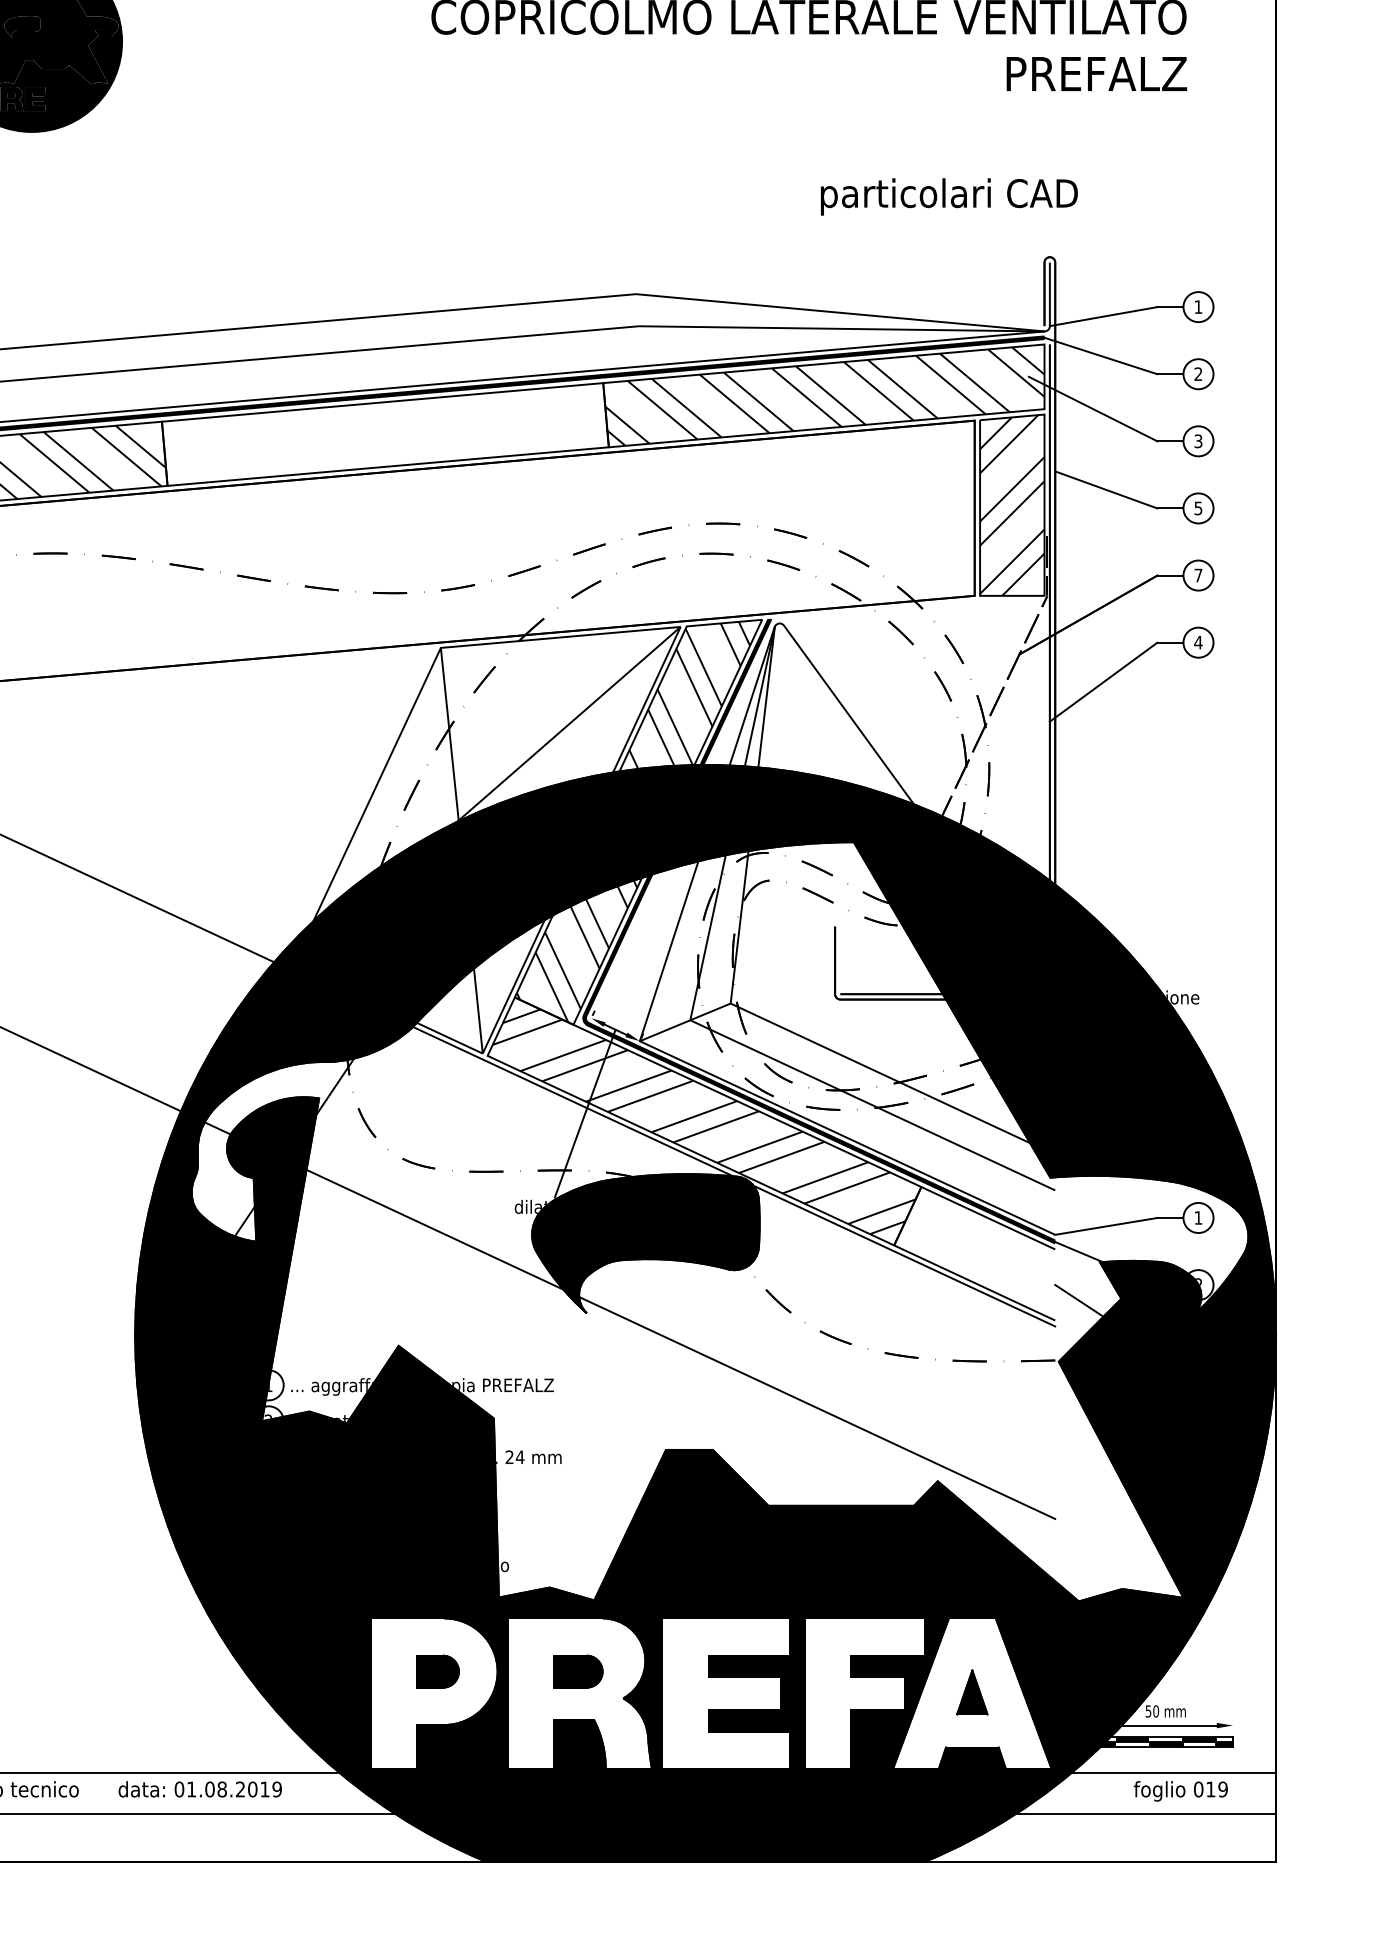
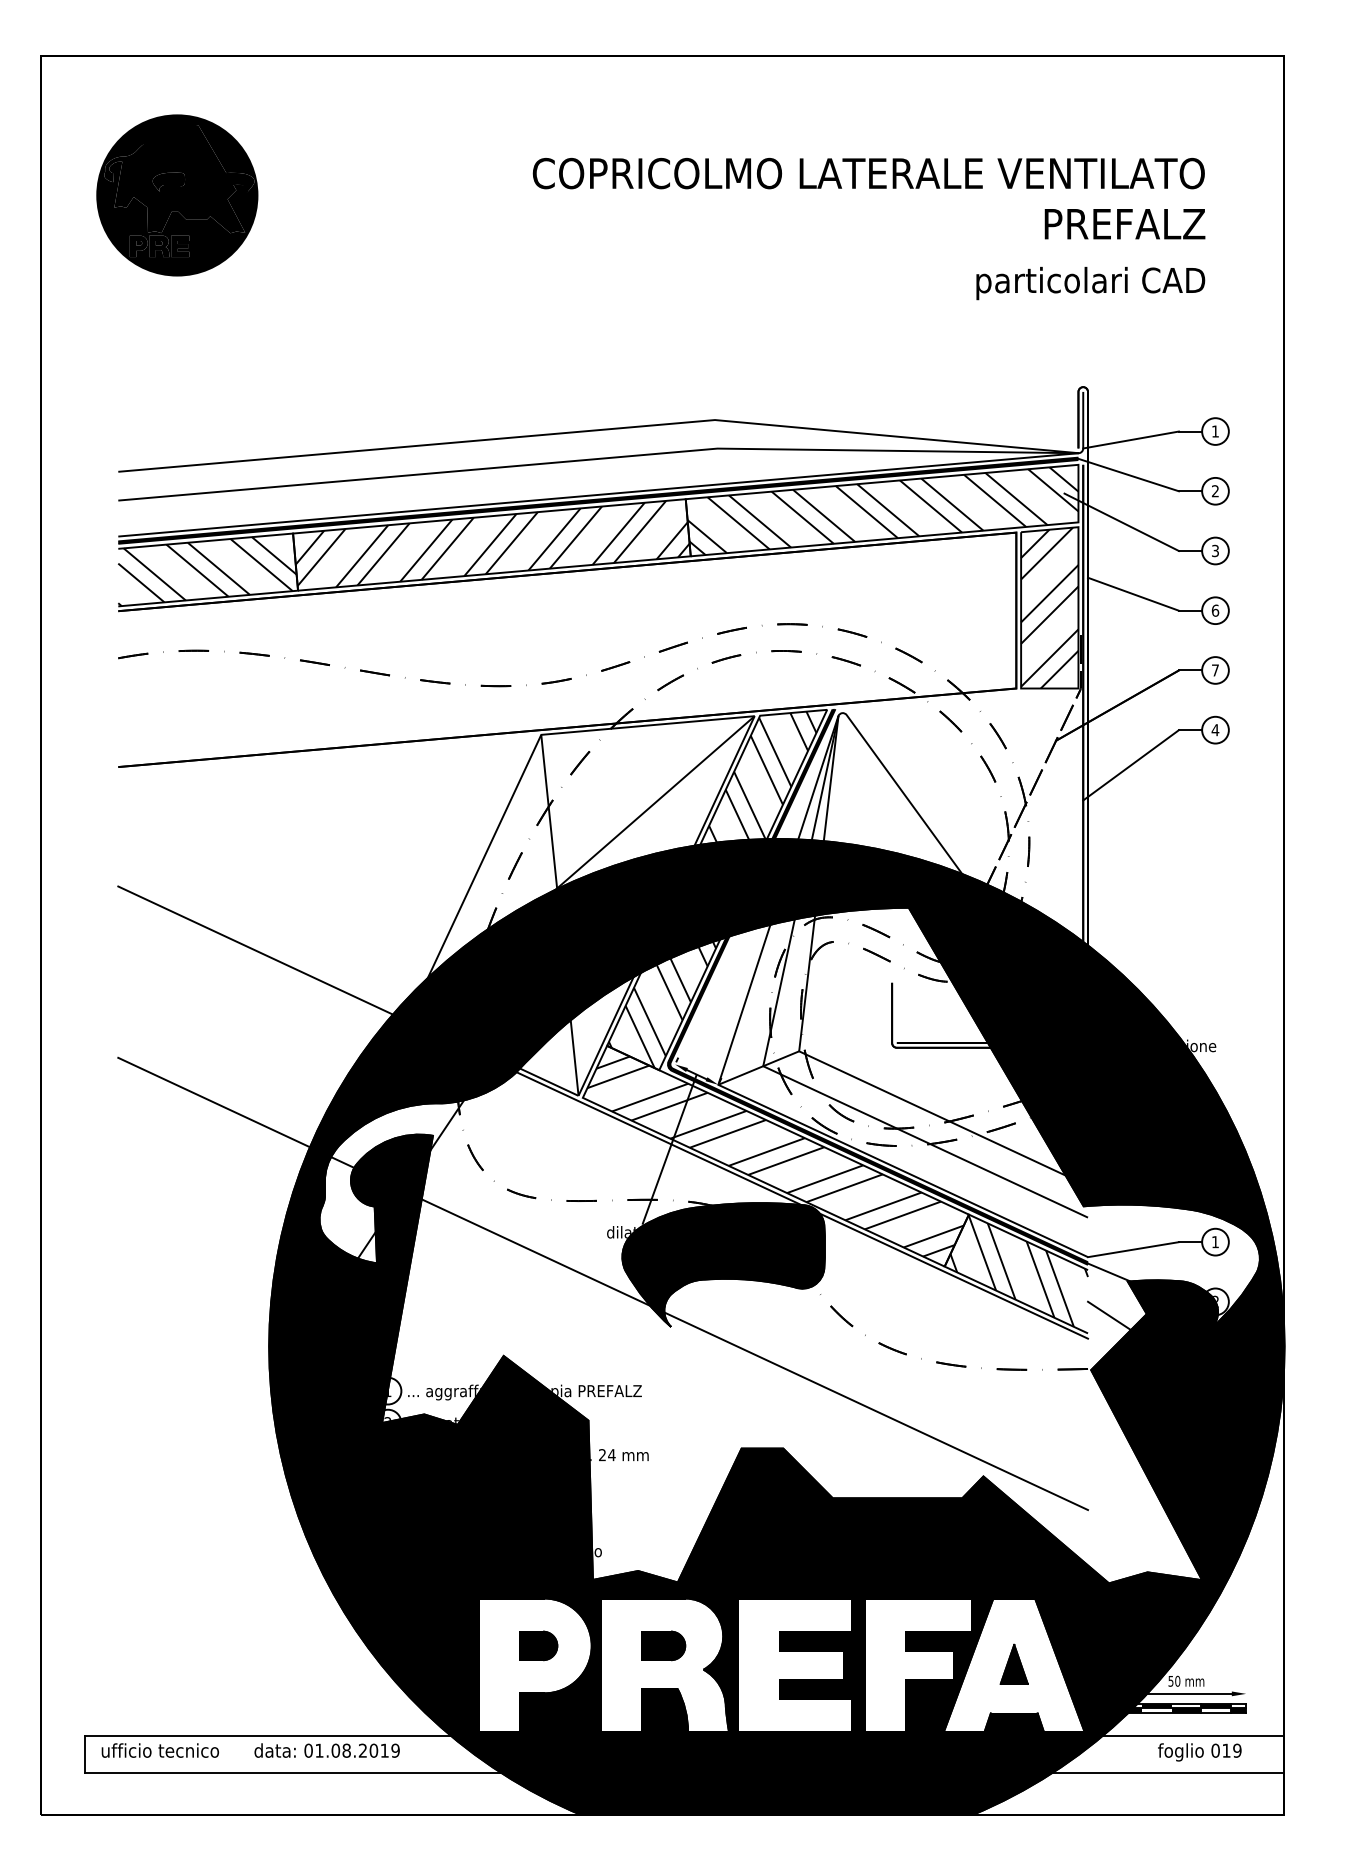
text: (949, 196) -> (1090, 283), moved
hatch: (386, 432) -> (492, 543), added
text: (1198, 508) -> (1215, 610), 5 -> 6
hatch: (978, 1249) -> (1019, 1270), added

